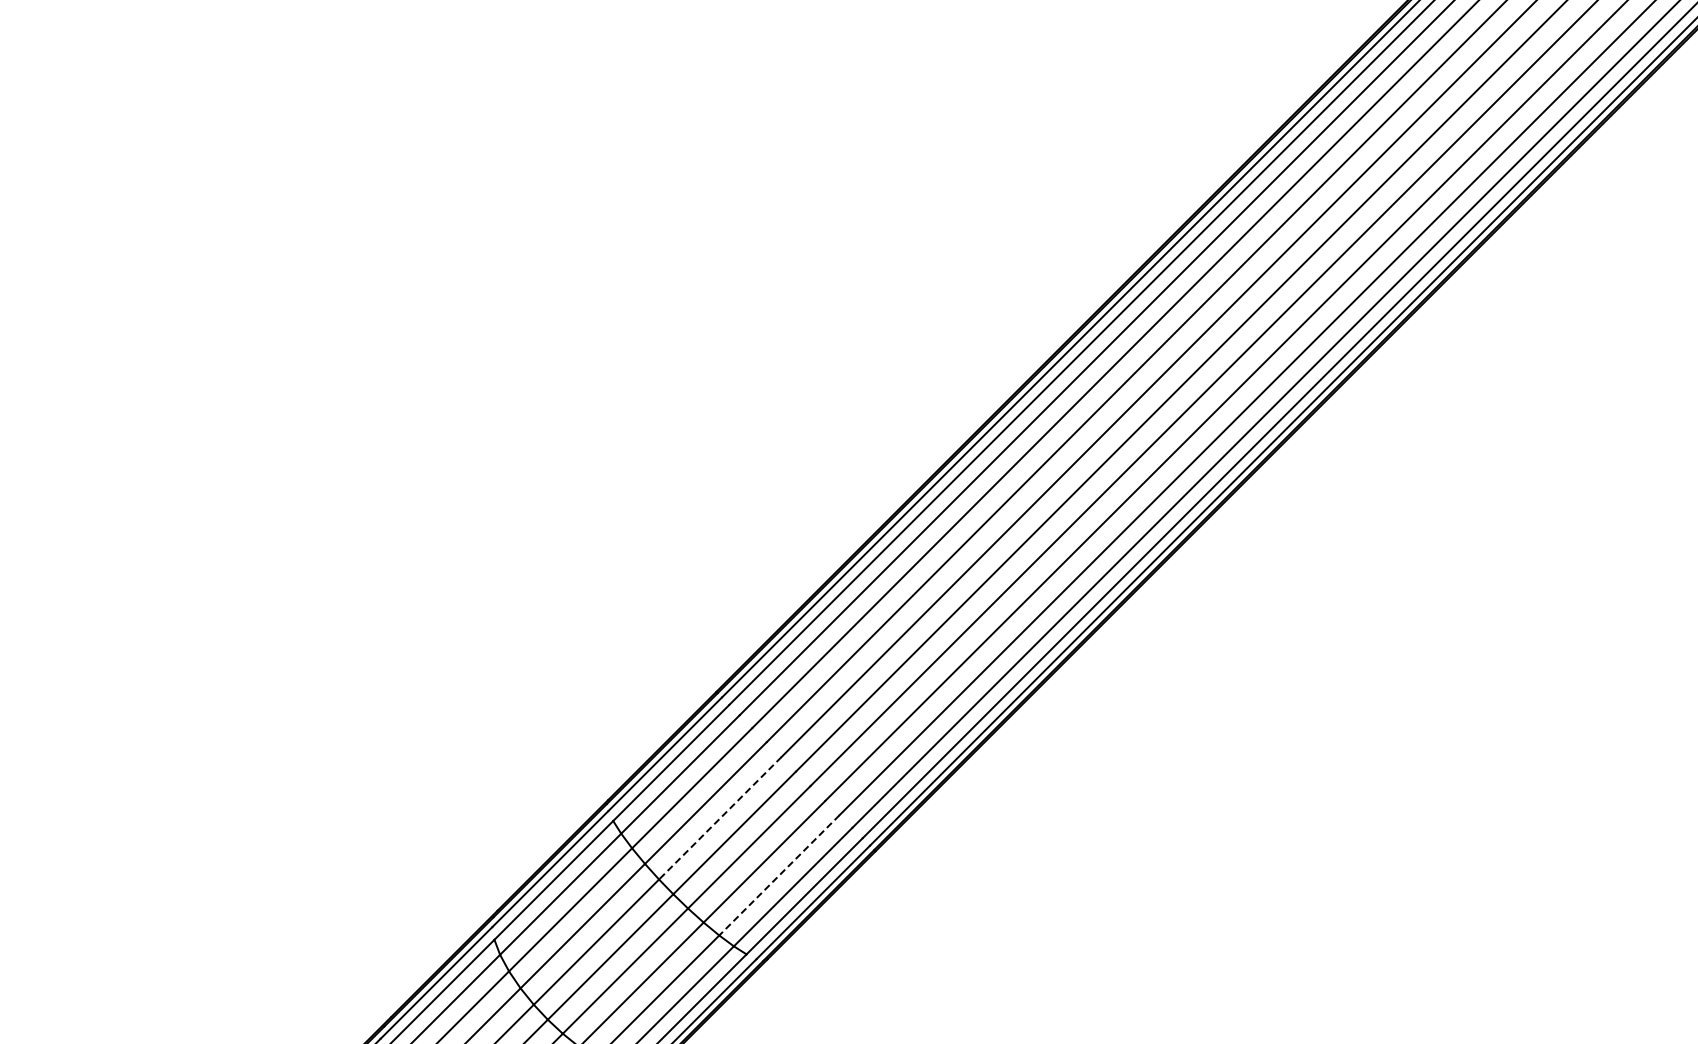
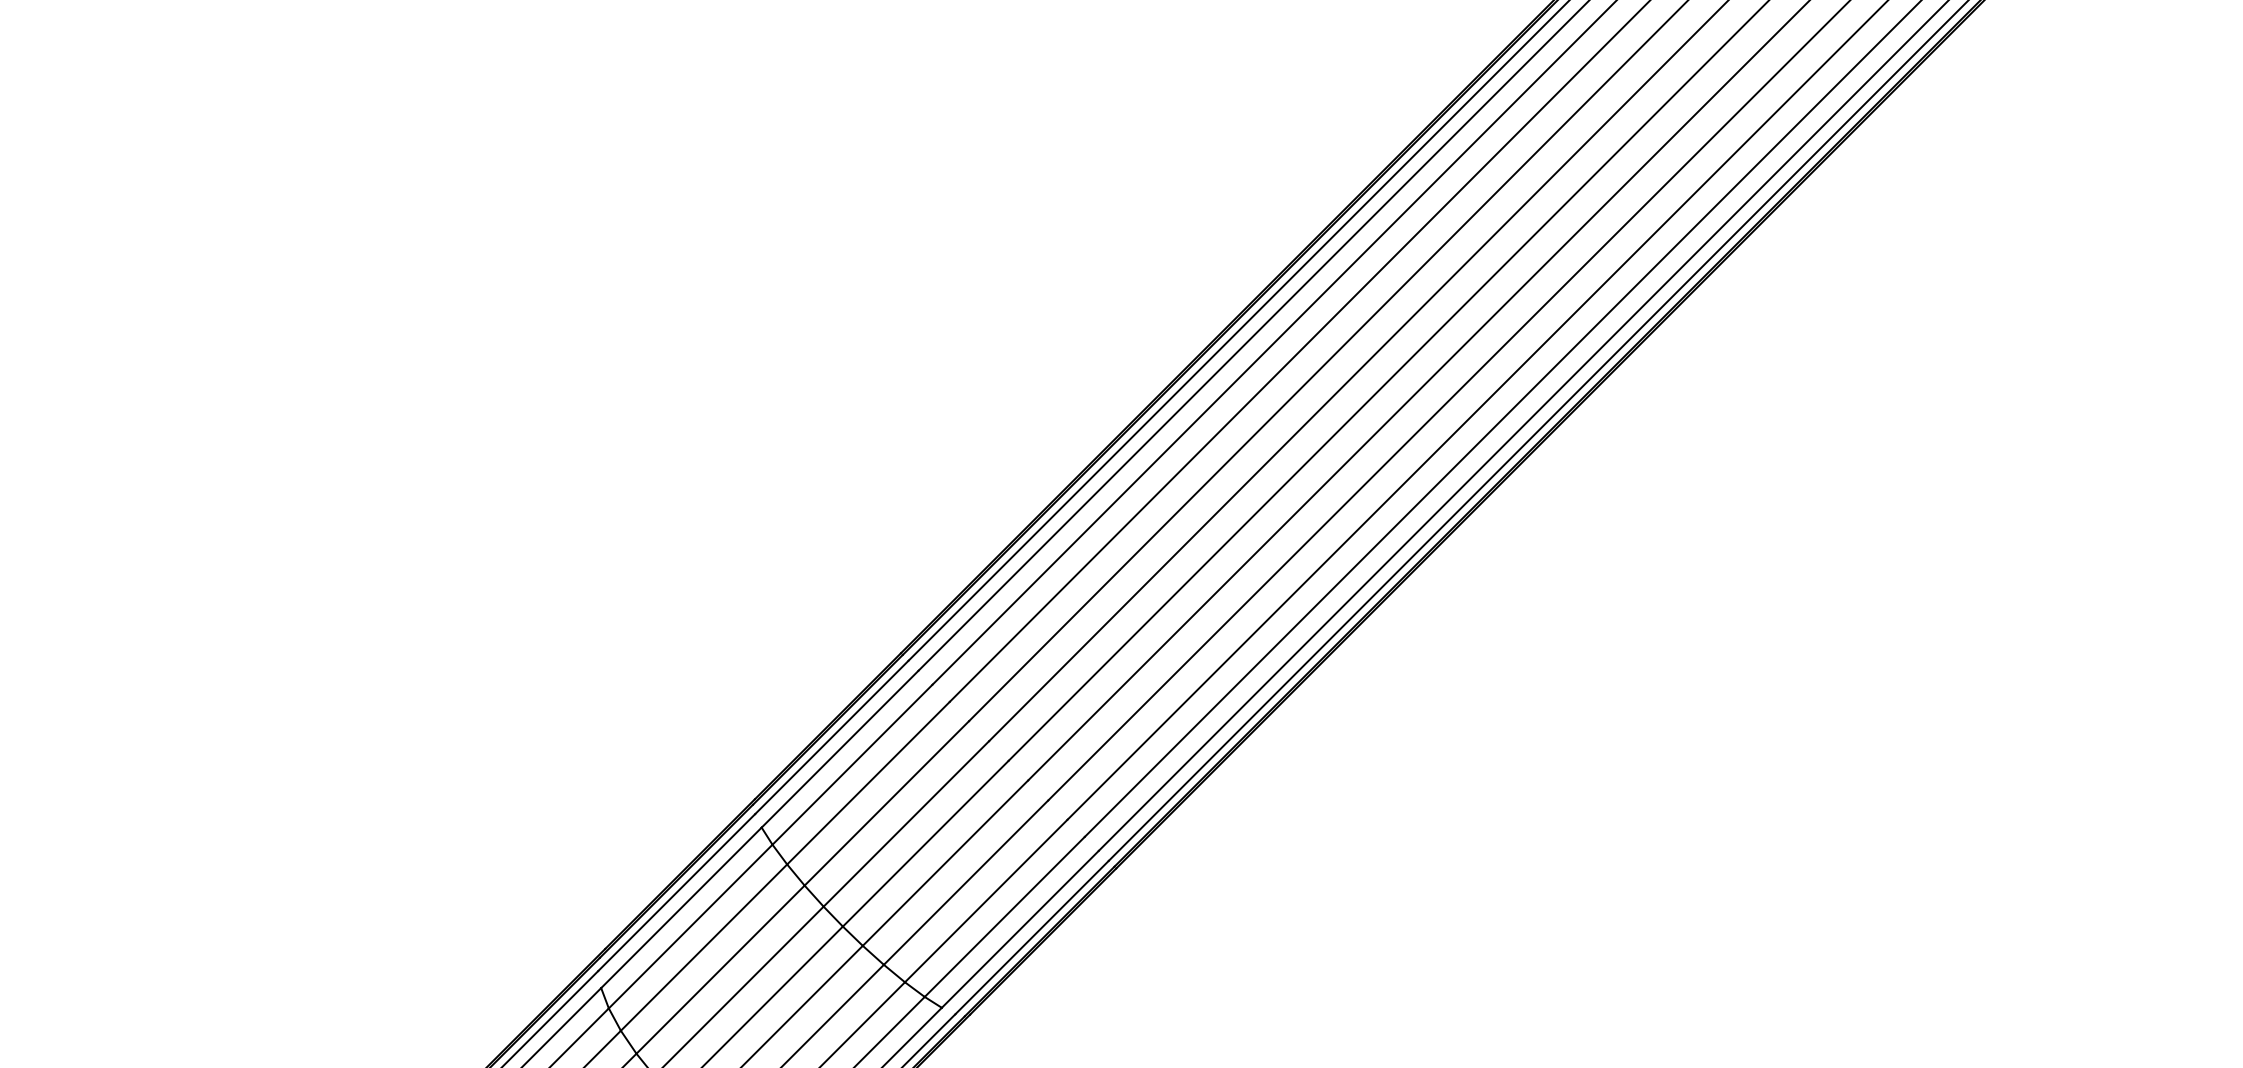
line: (720, 818) -> (906, 824), dashed -> solid
line: (779, 875) -> (986, 901), dashed -> solid

